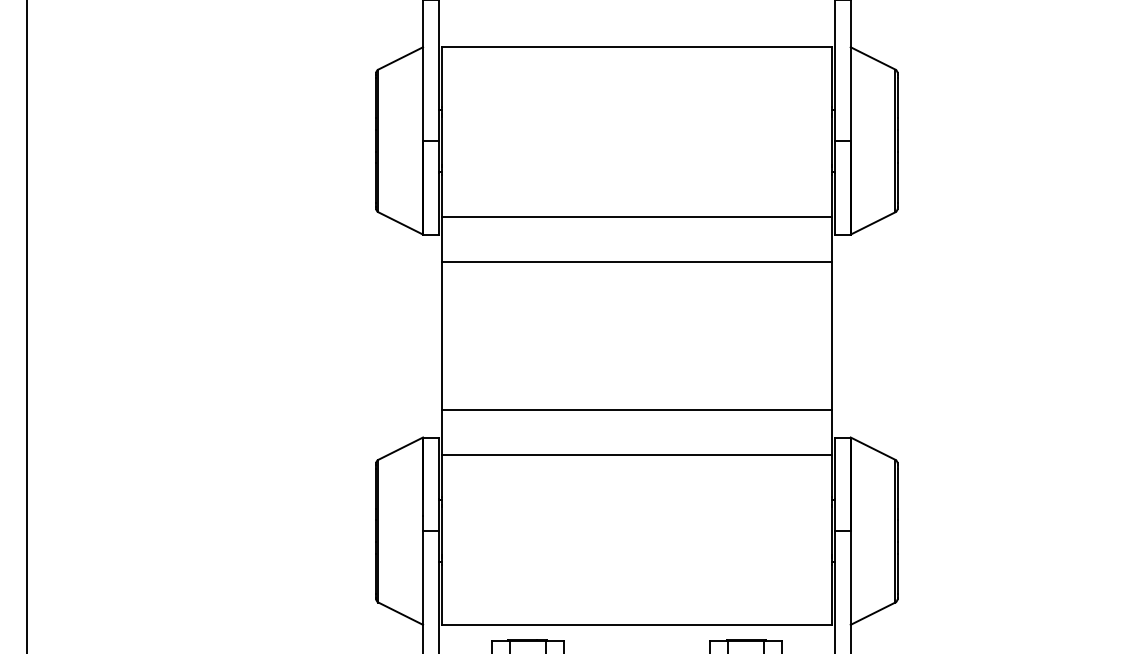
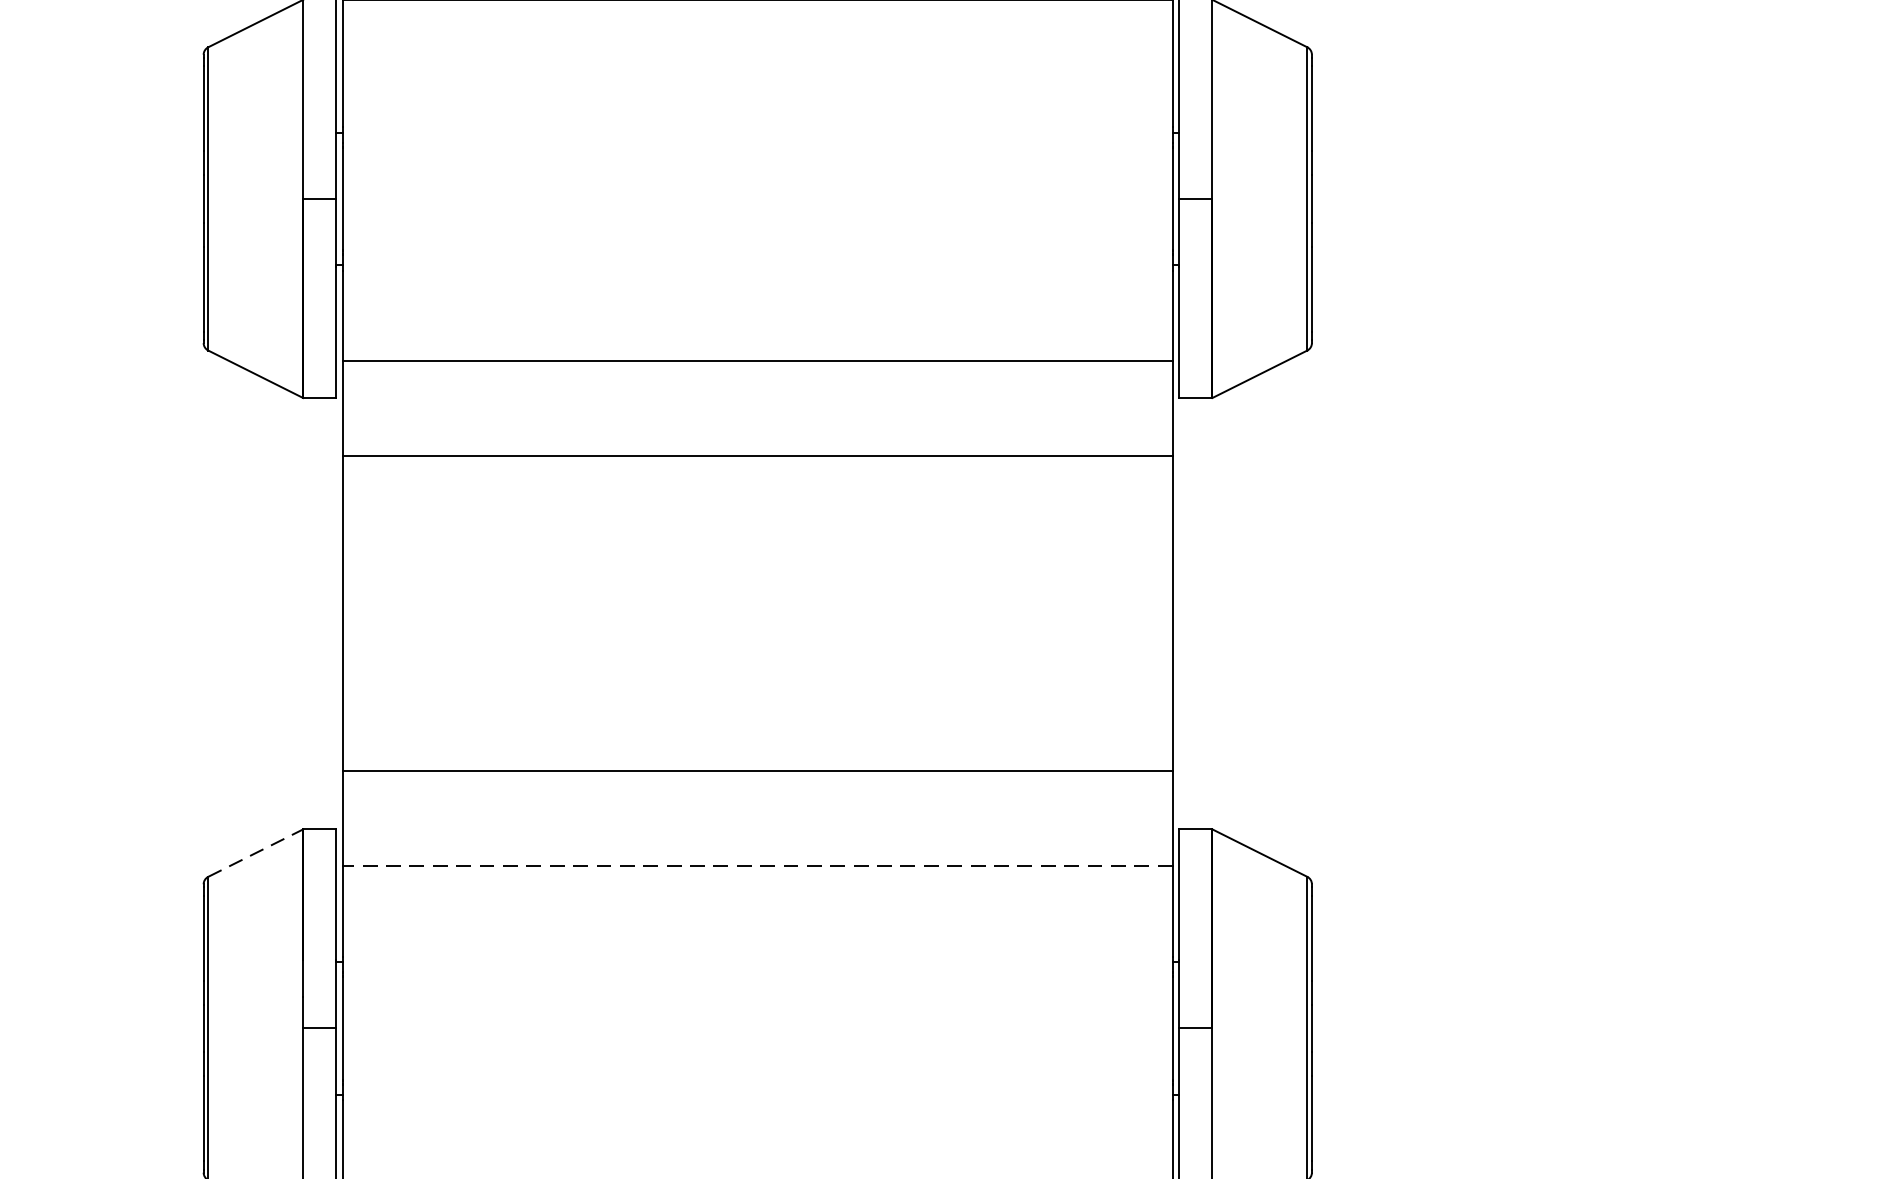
line: (400, 448) -> (255, 852), solid -> dashed
line: (636, 454) -> (756, 865), solid -> dashed

